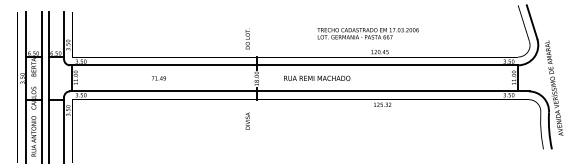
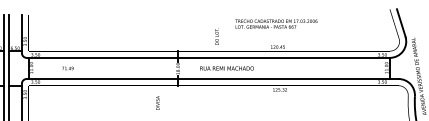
text: (367, 33) -> (275, 23), moved
text: (247, 38) -> (216, 36), moved
text: (158, 78) -> (67, 68), moved
text: (247, 120) -> (157, 102), moved

